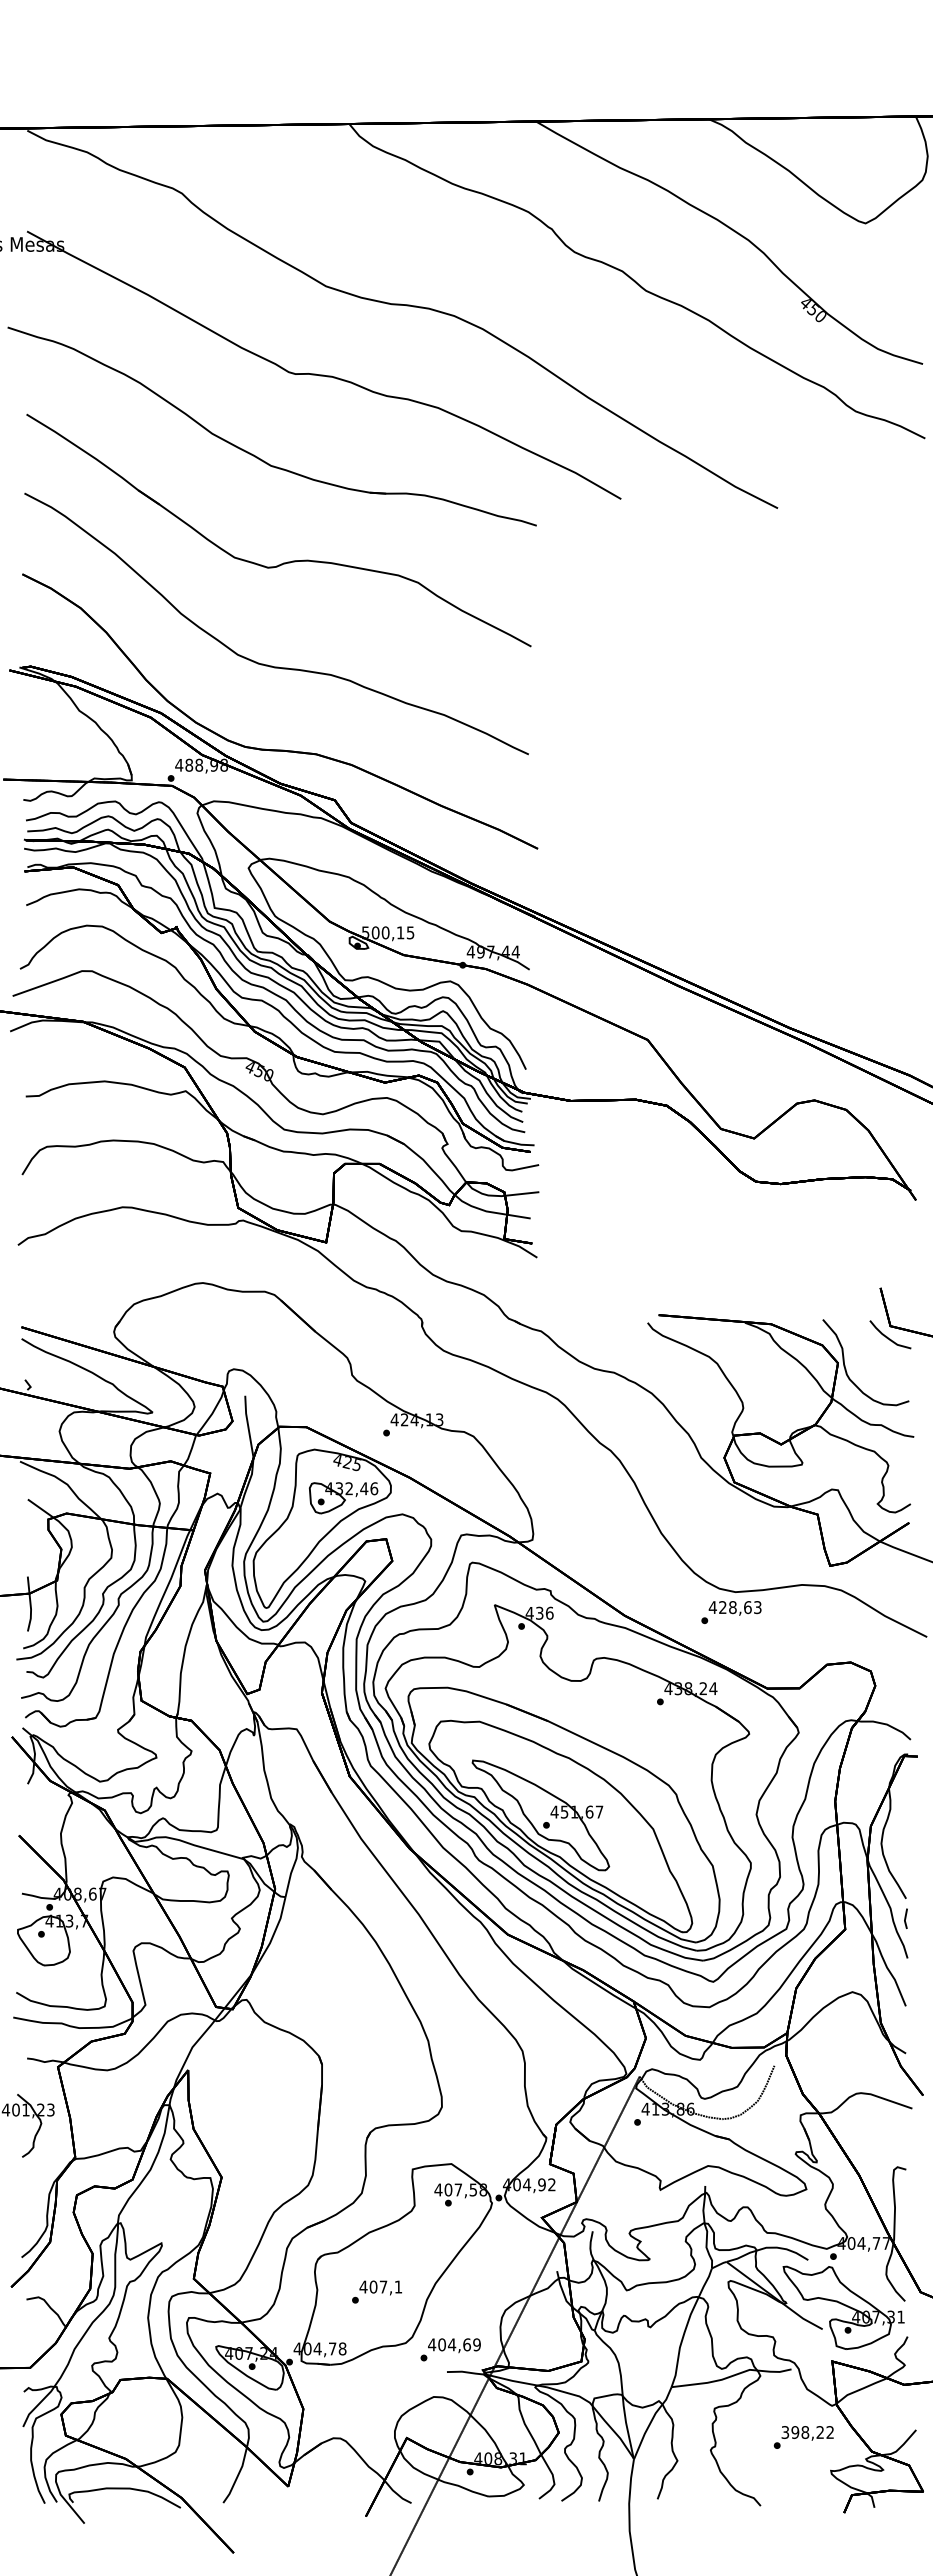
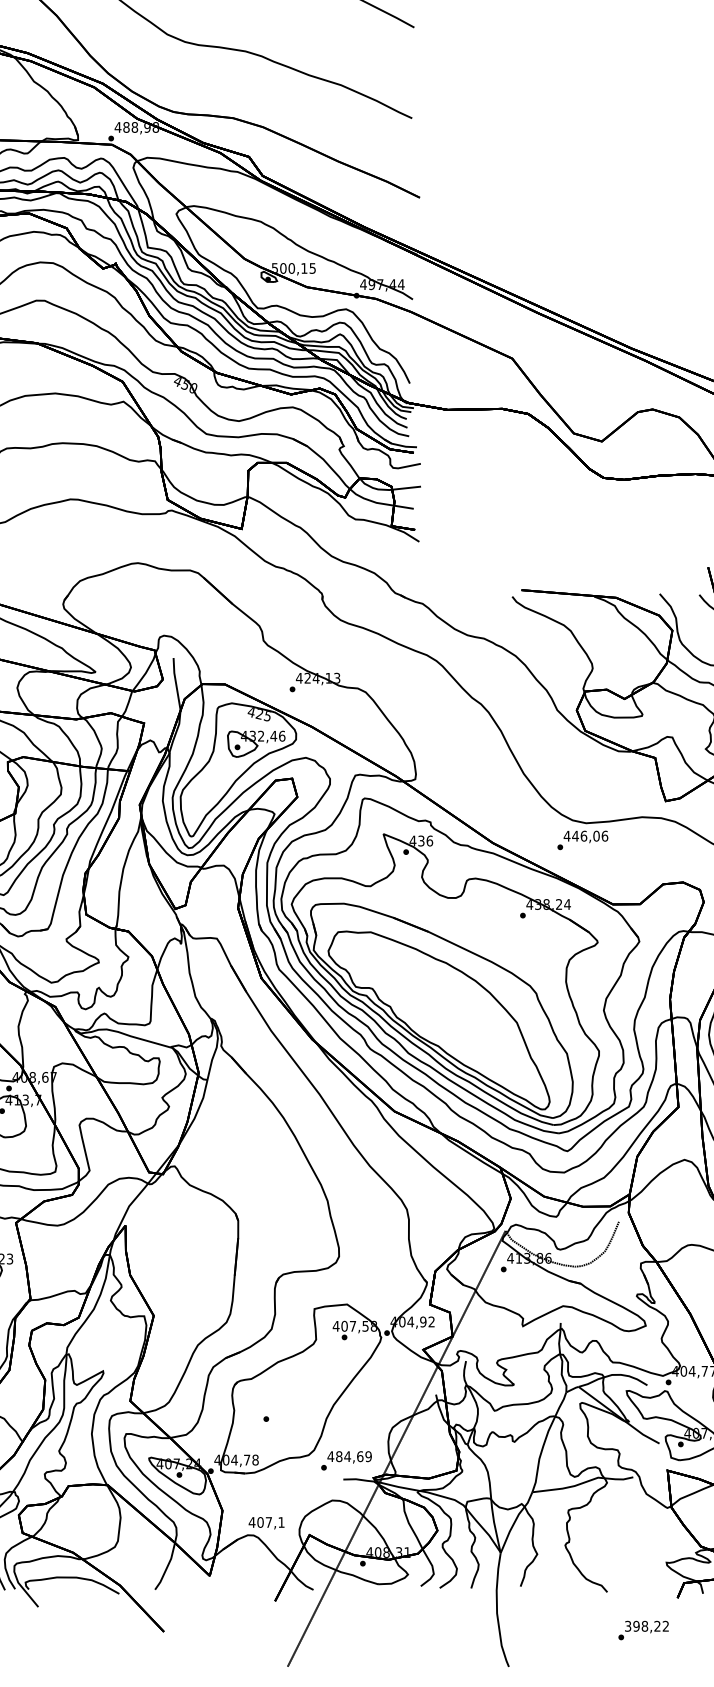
text: (739, 1607) -> (589, 836), 428,63 -> 446,06
part: (540, 1815) -> (422, 1011), removed
text: (380, 2287) -> (266, 1522), moved
text: (441, 2344) -> (338, 1456), 404,69 -> 484,69
text: (803, 2437) -> (643, 1630), moved

